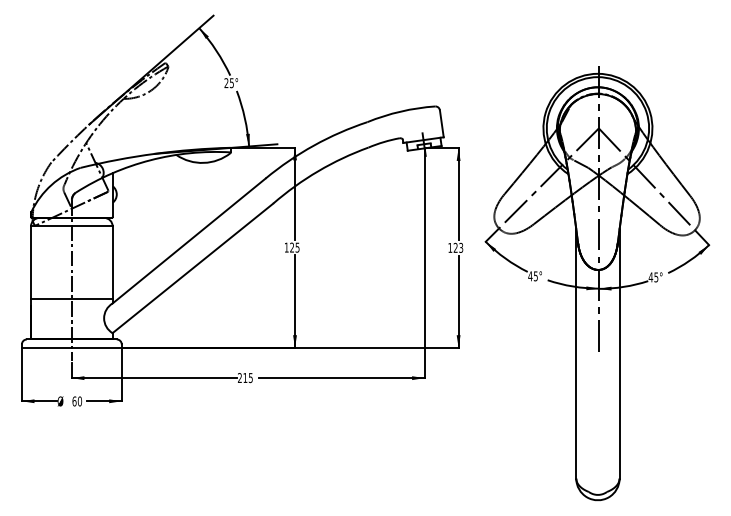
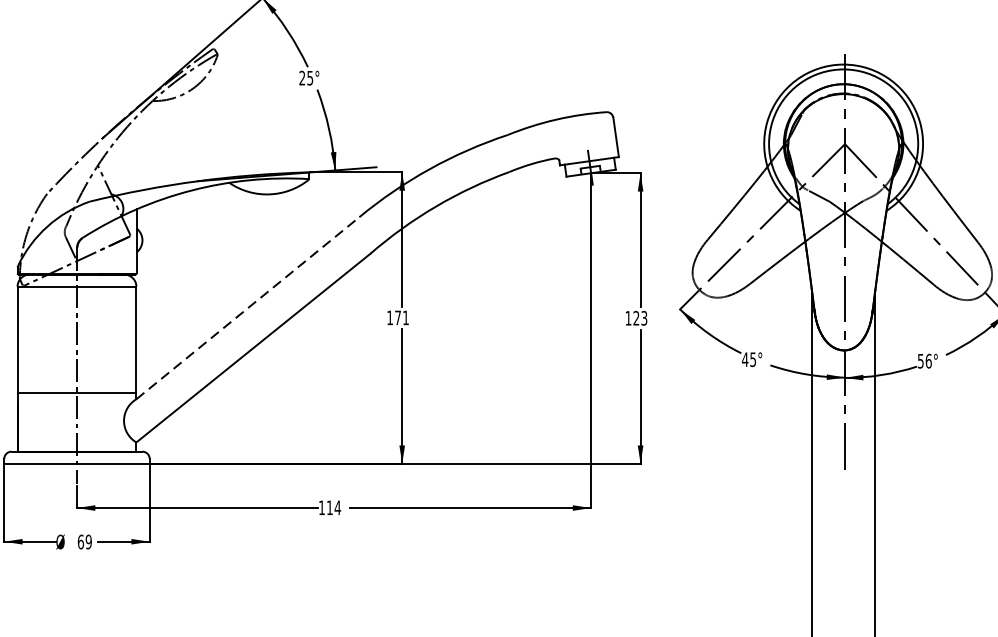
line: (189, 241) -> (248, 308), solid -> dashed
text: (294, 247) -> (401, 317), 125 -> 171
text: (653, 277) -> (924, 361), 45° -> 56°
text: (244, 378) -> (328, 508), 215 -> 114
text: (79, 401) -> (88, 542), 60 -> 69

